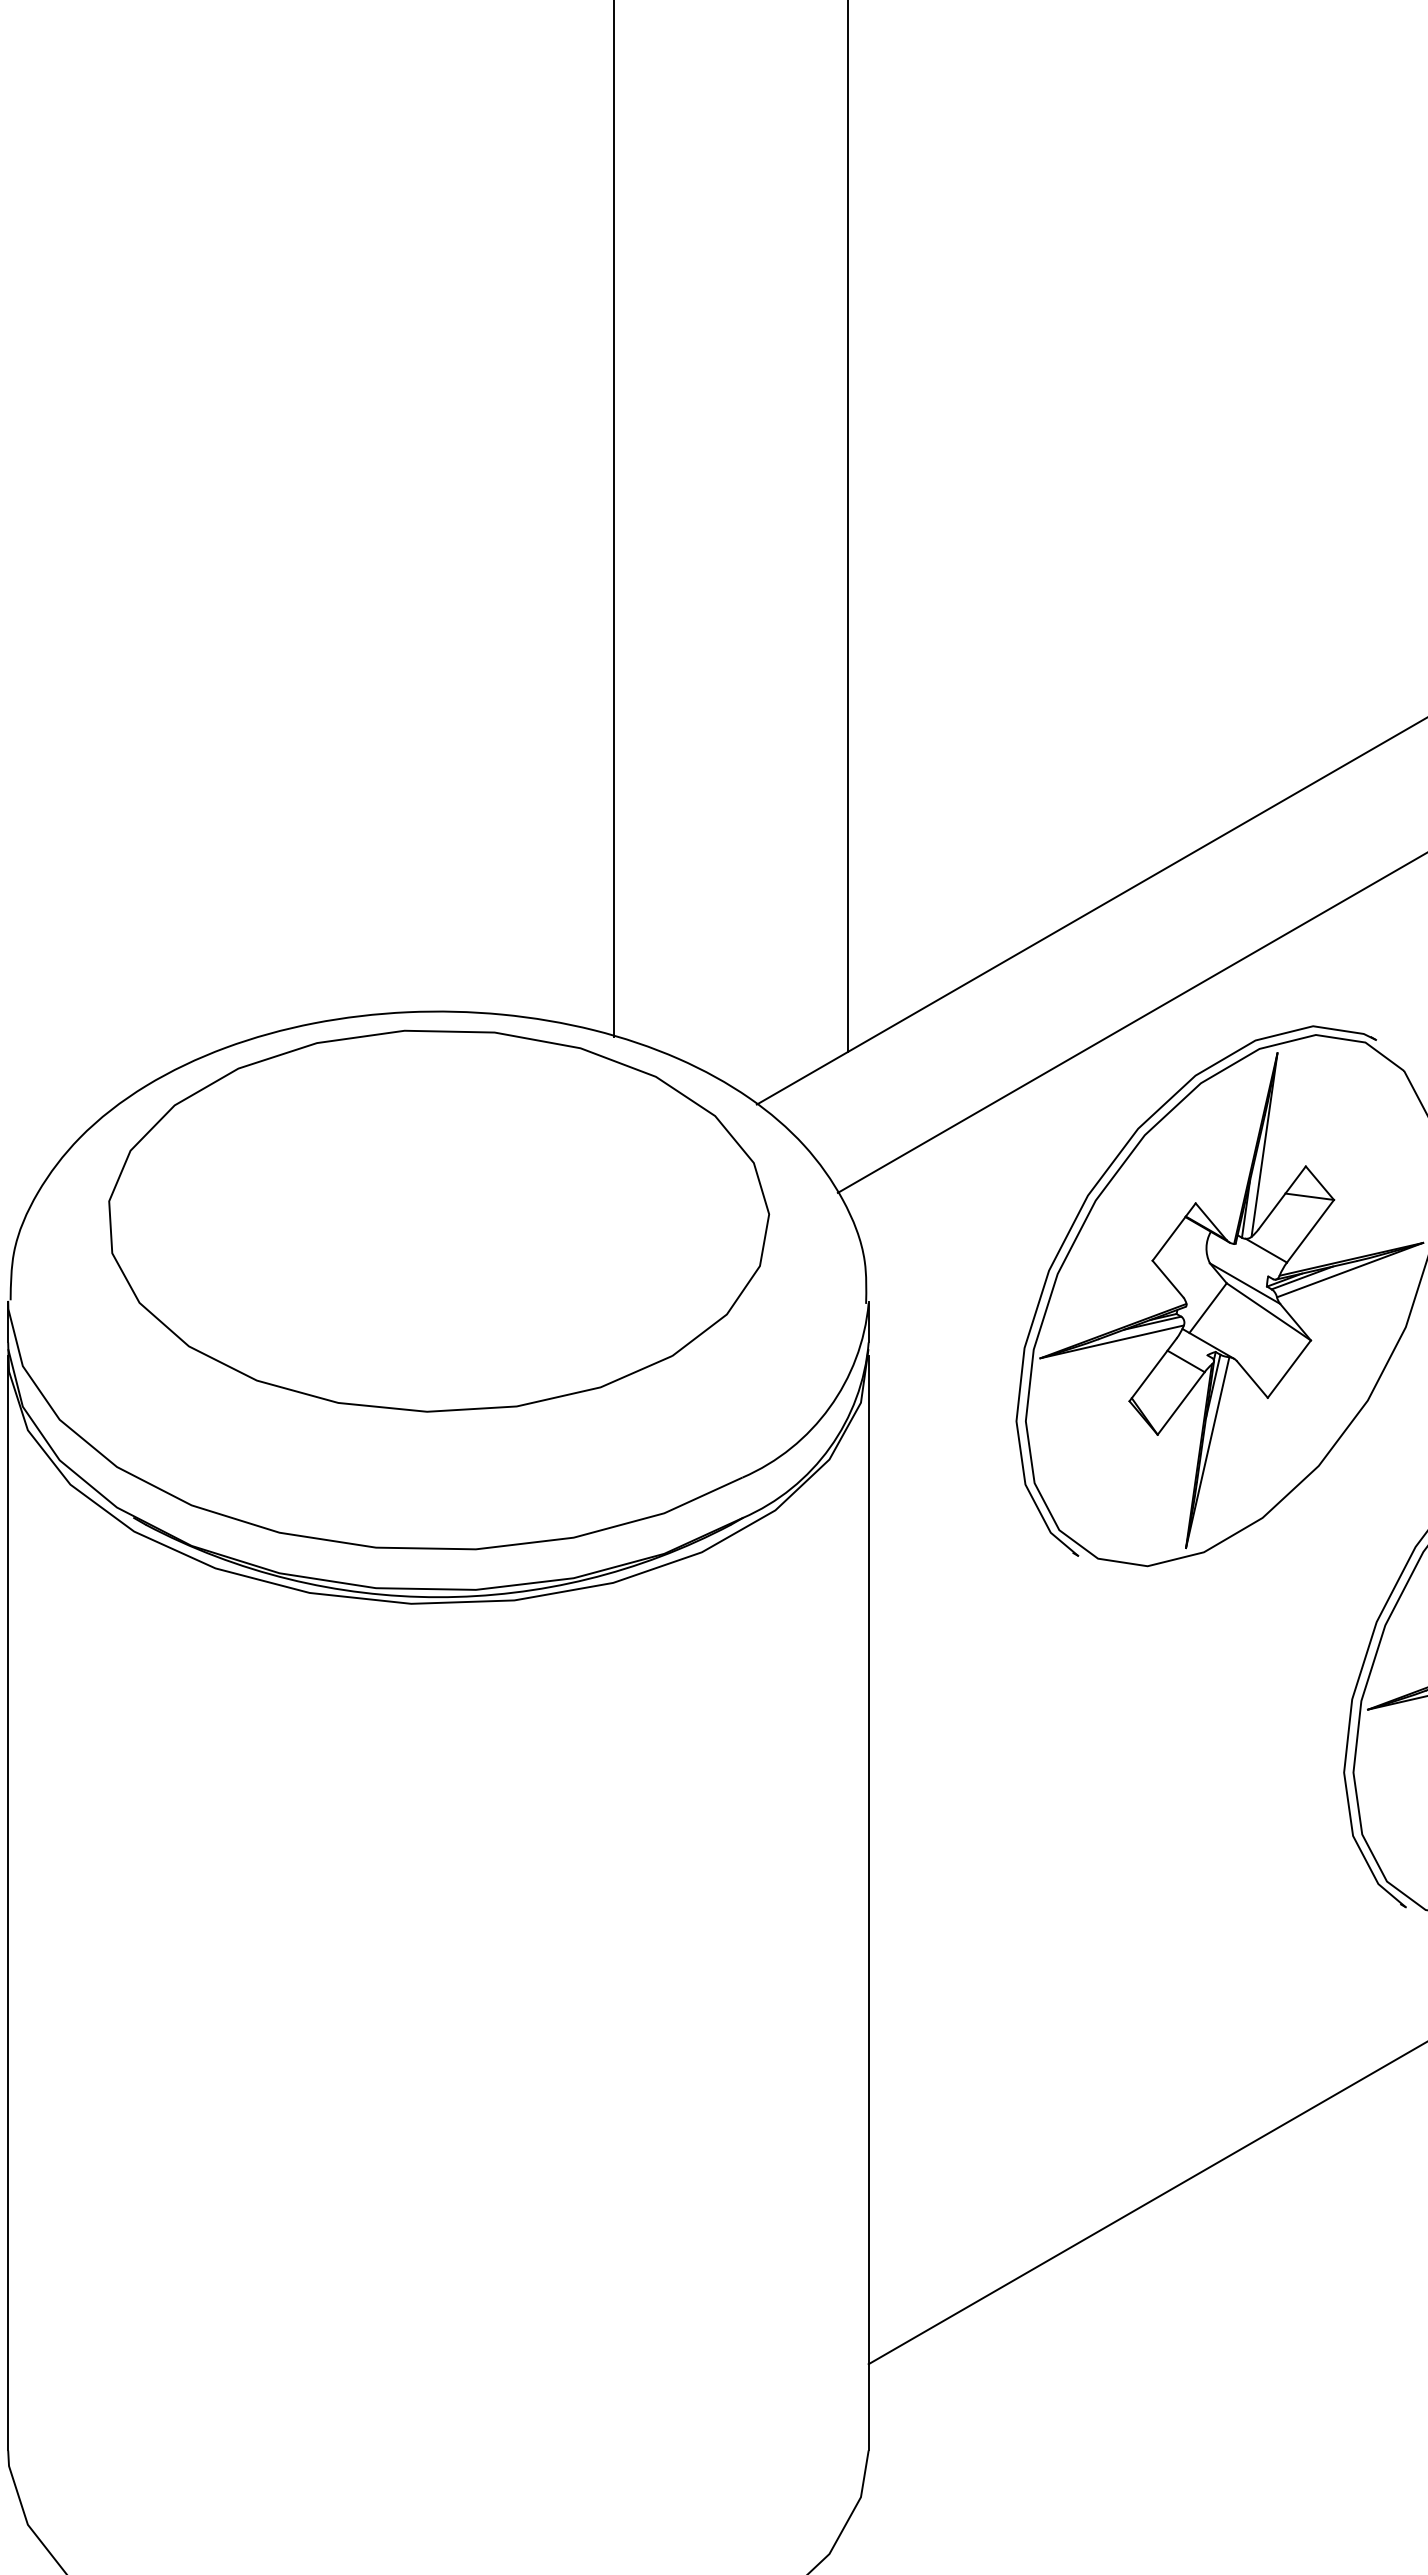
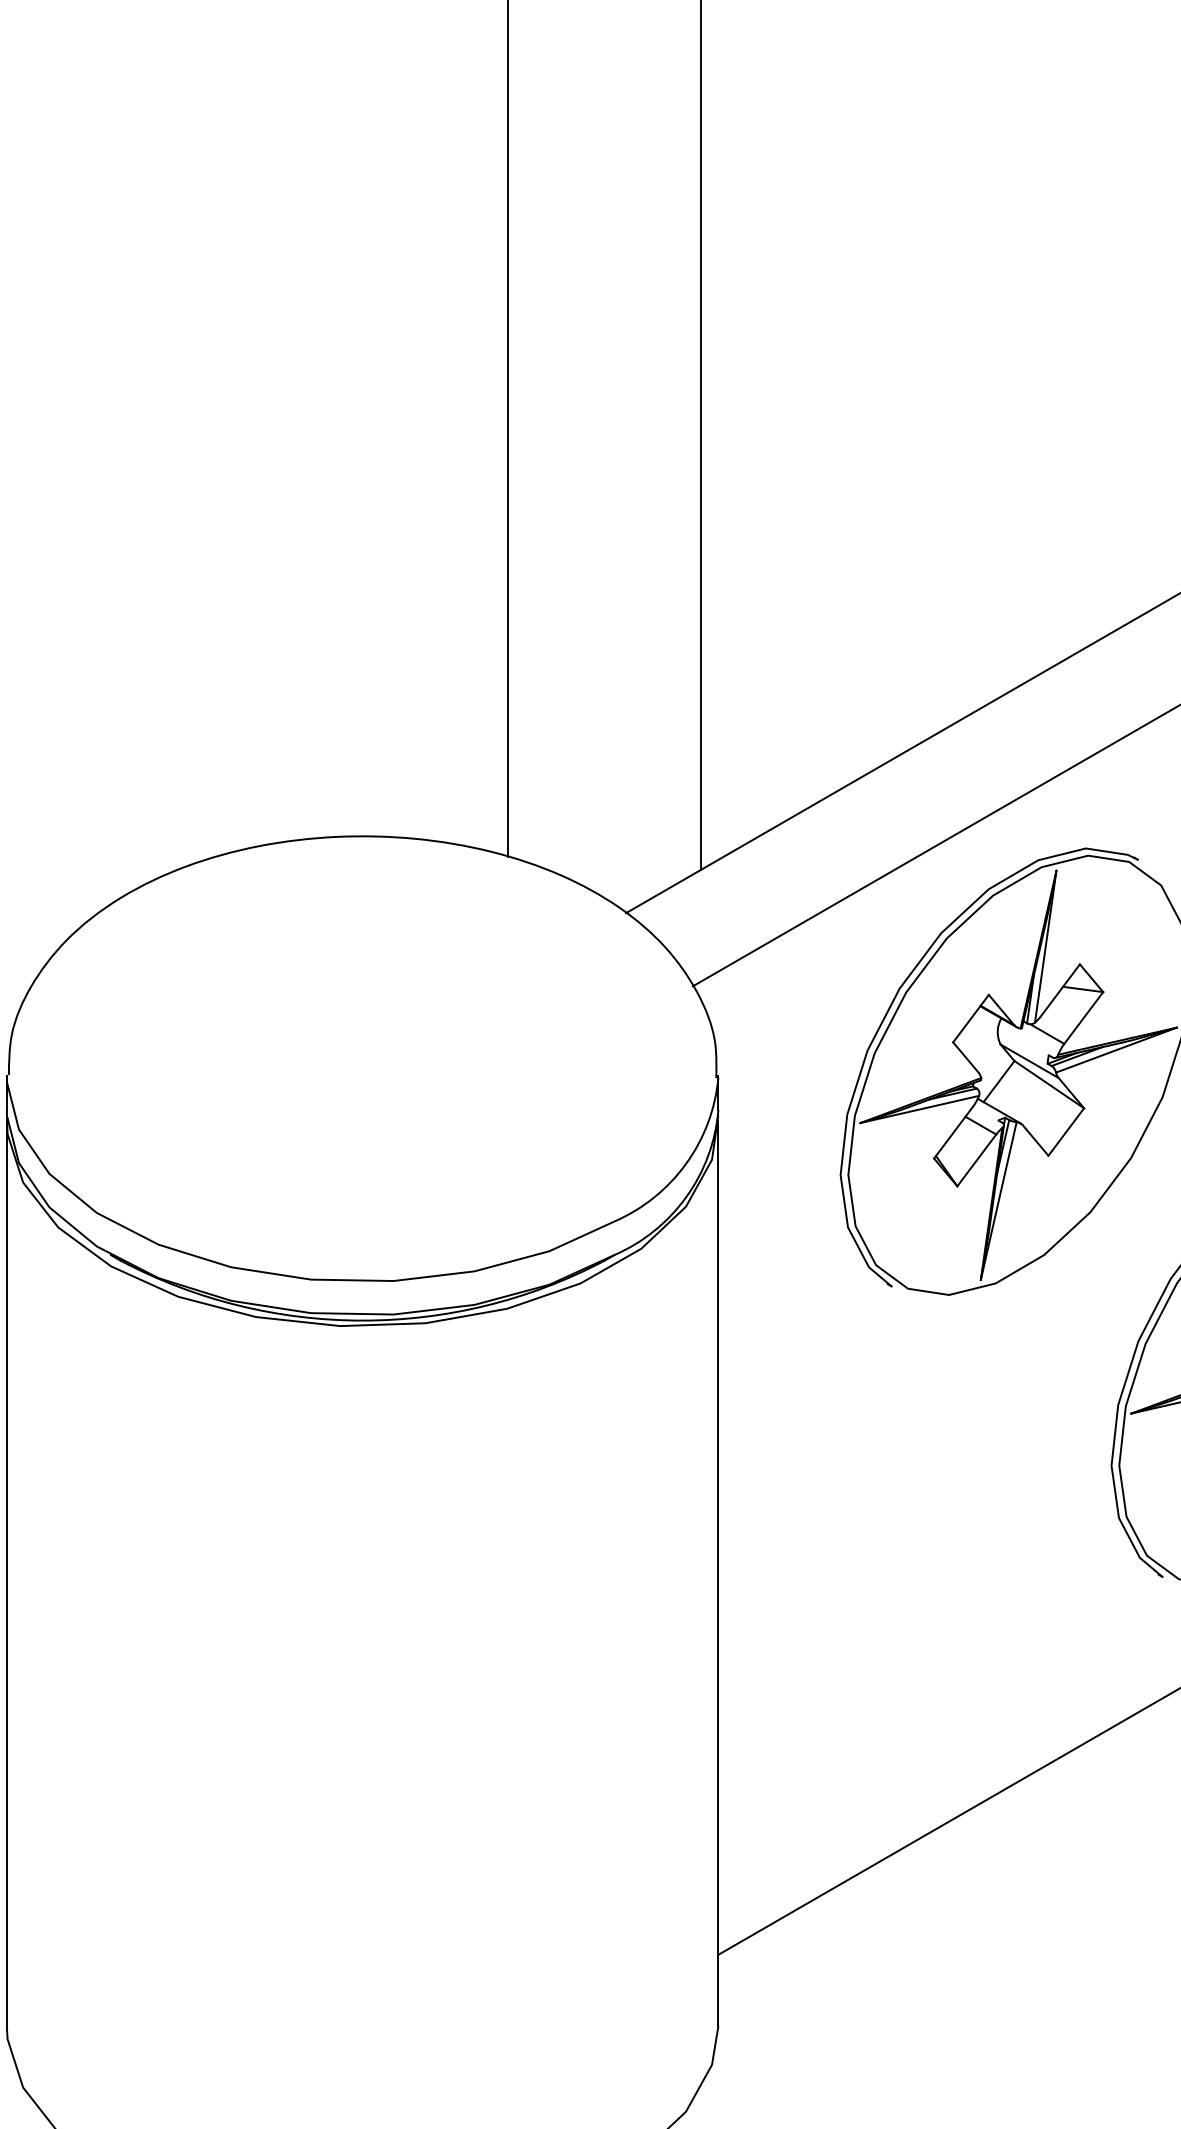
part: (439, 1220) -> (363, 1009), removed

